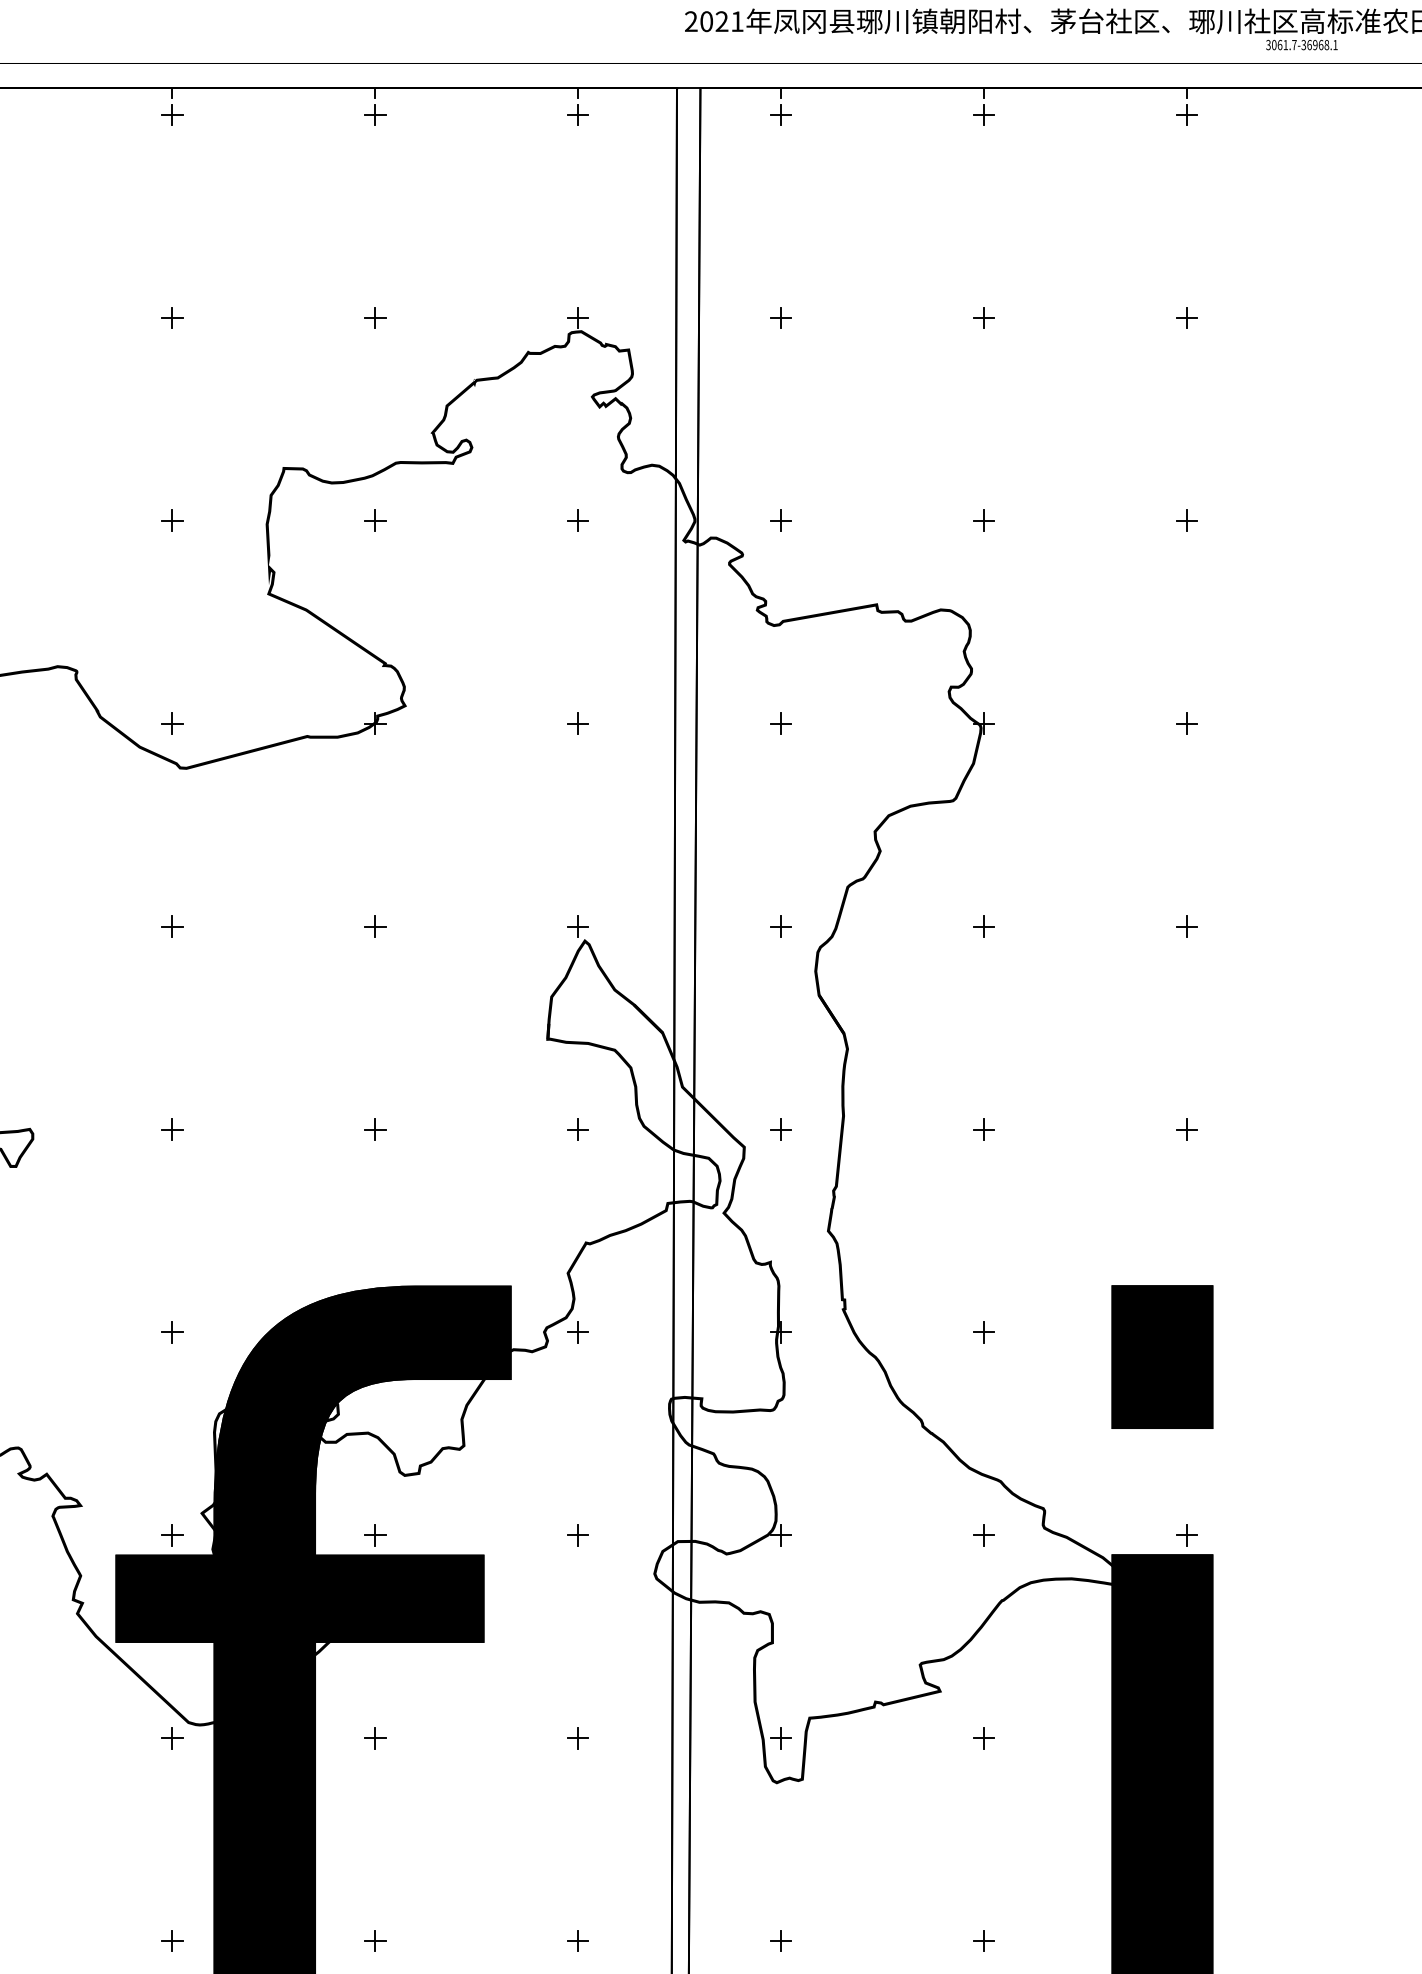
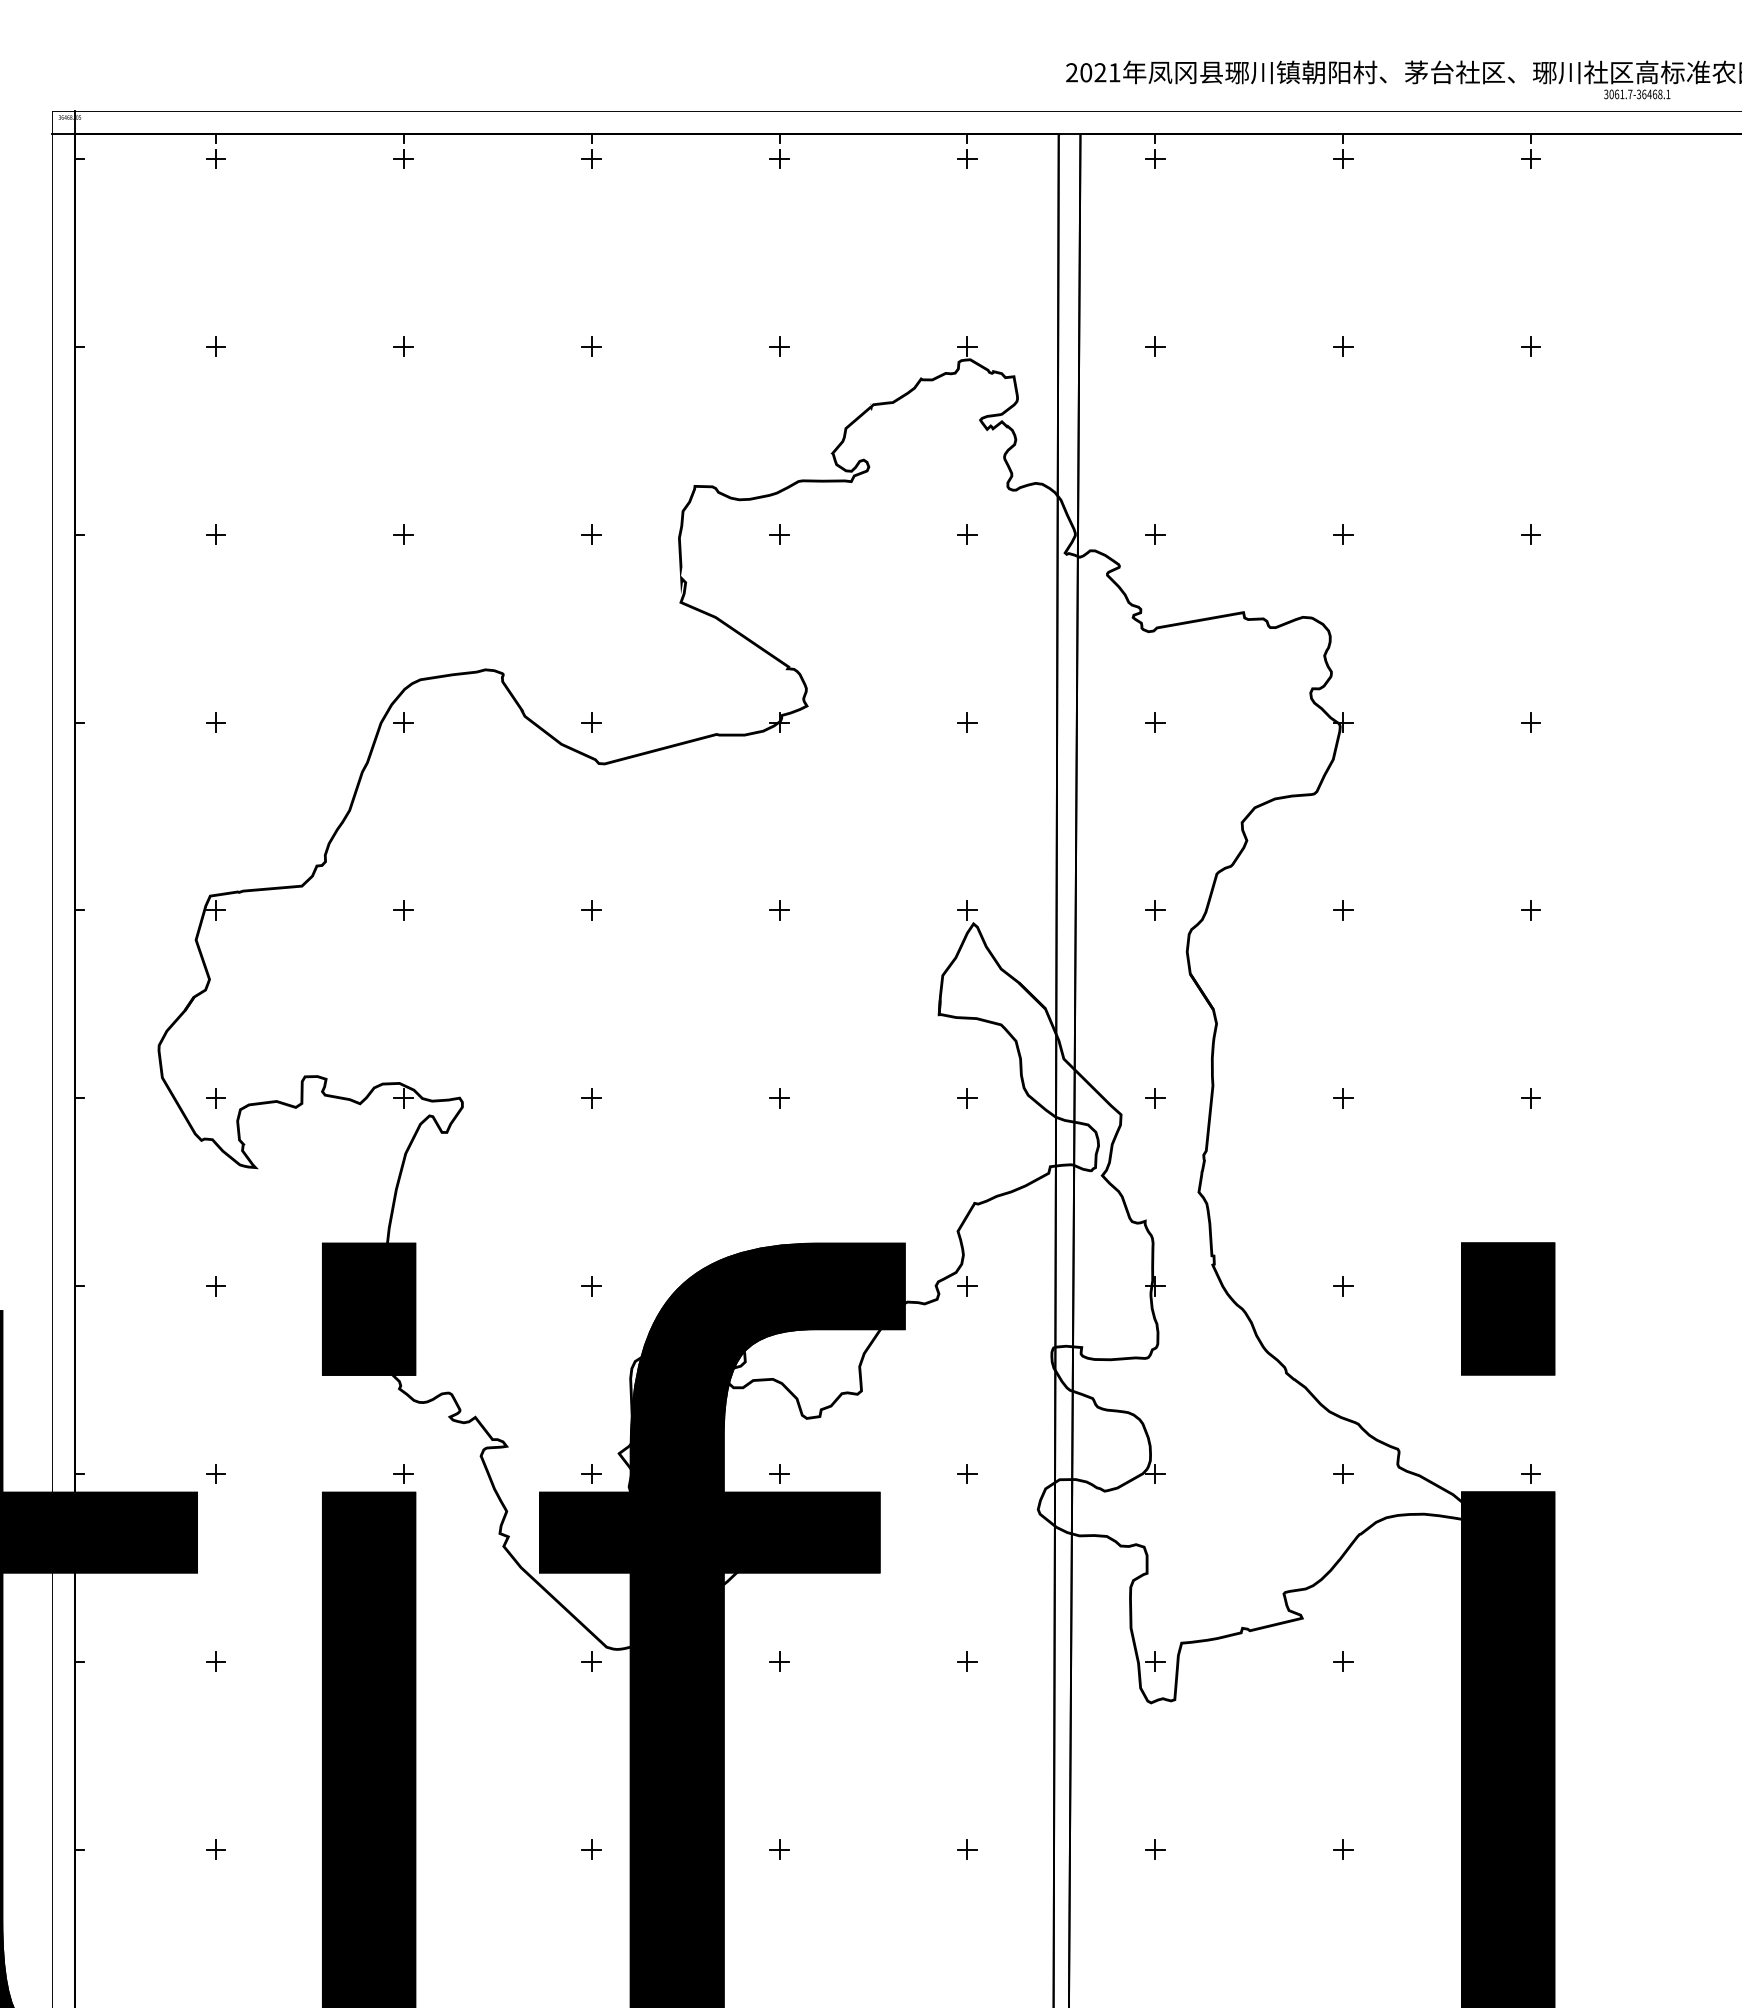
text: (1315, 45) -> (1649, 94), 3061.7-36968.1 -> 3061.7-36468.1

